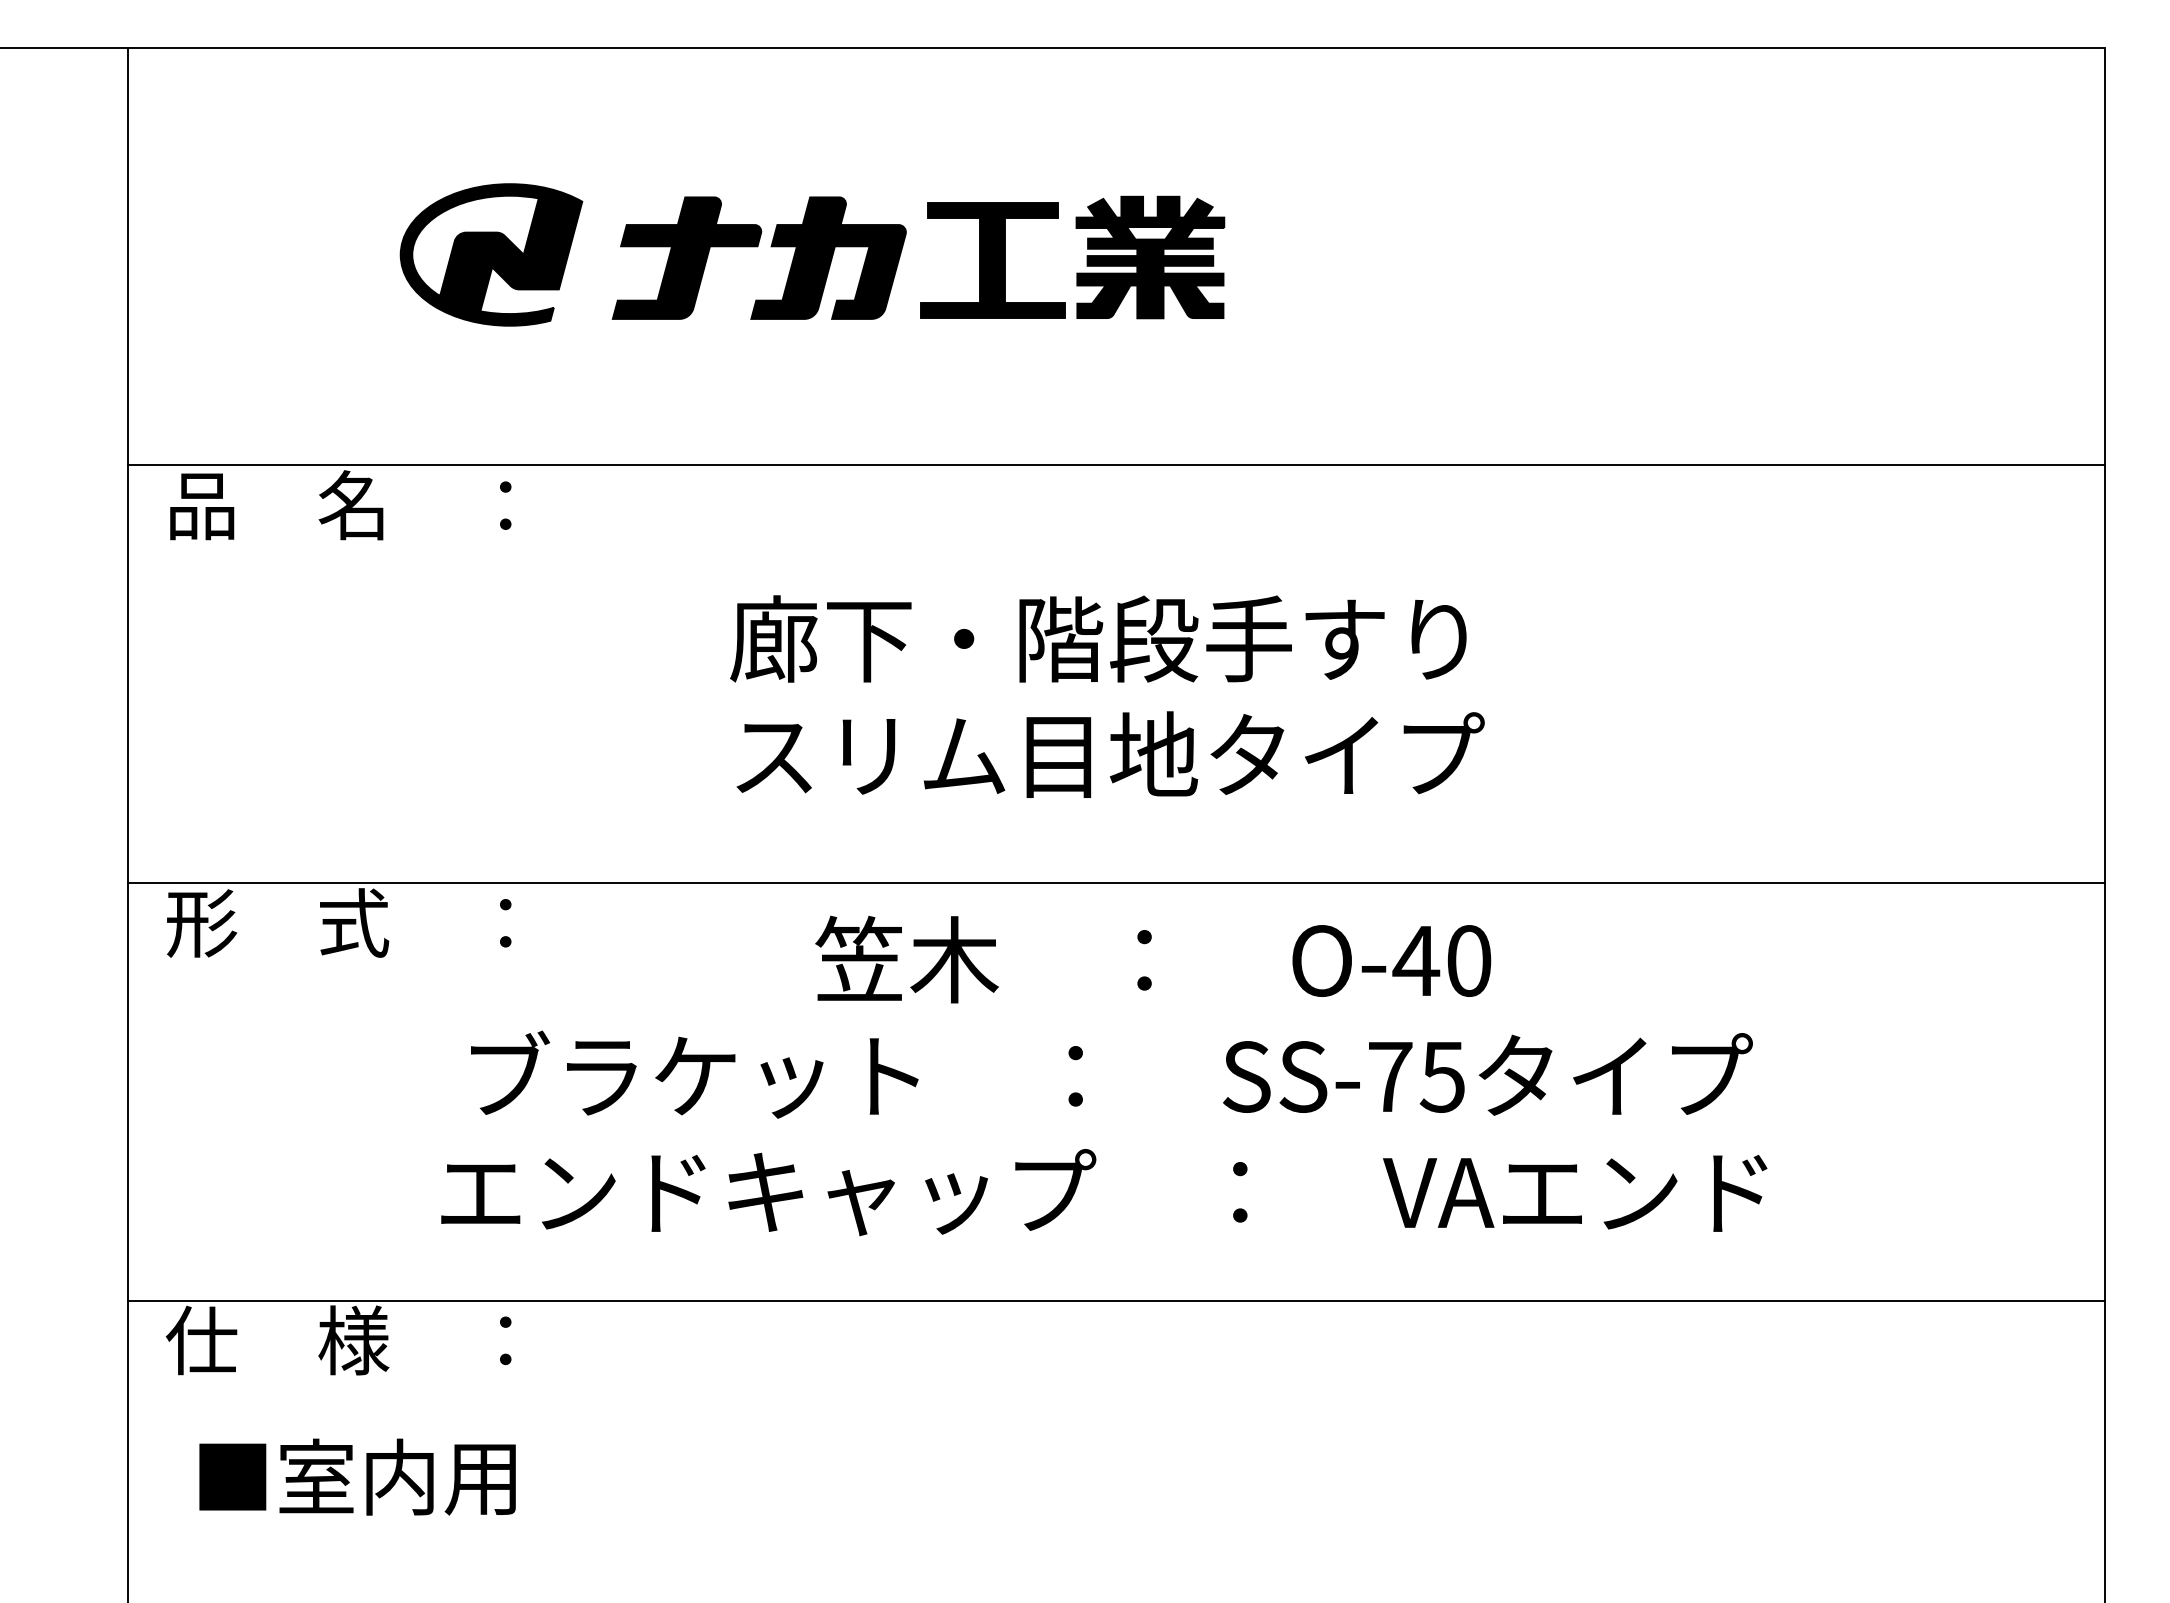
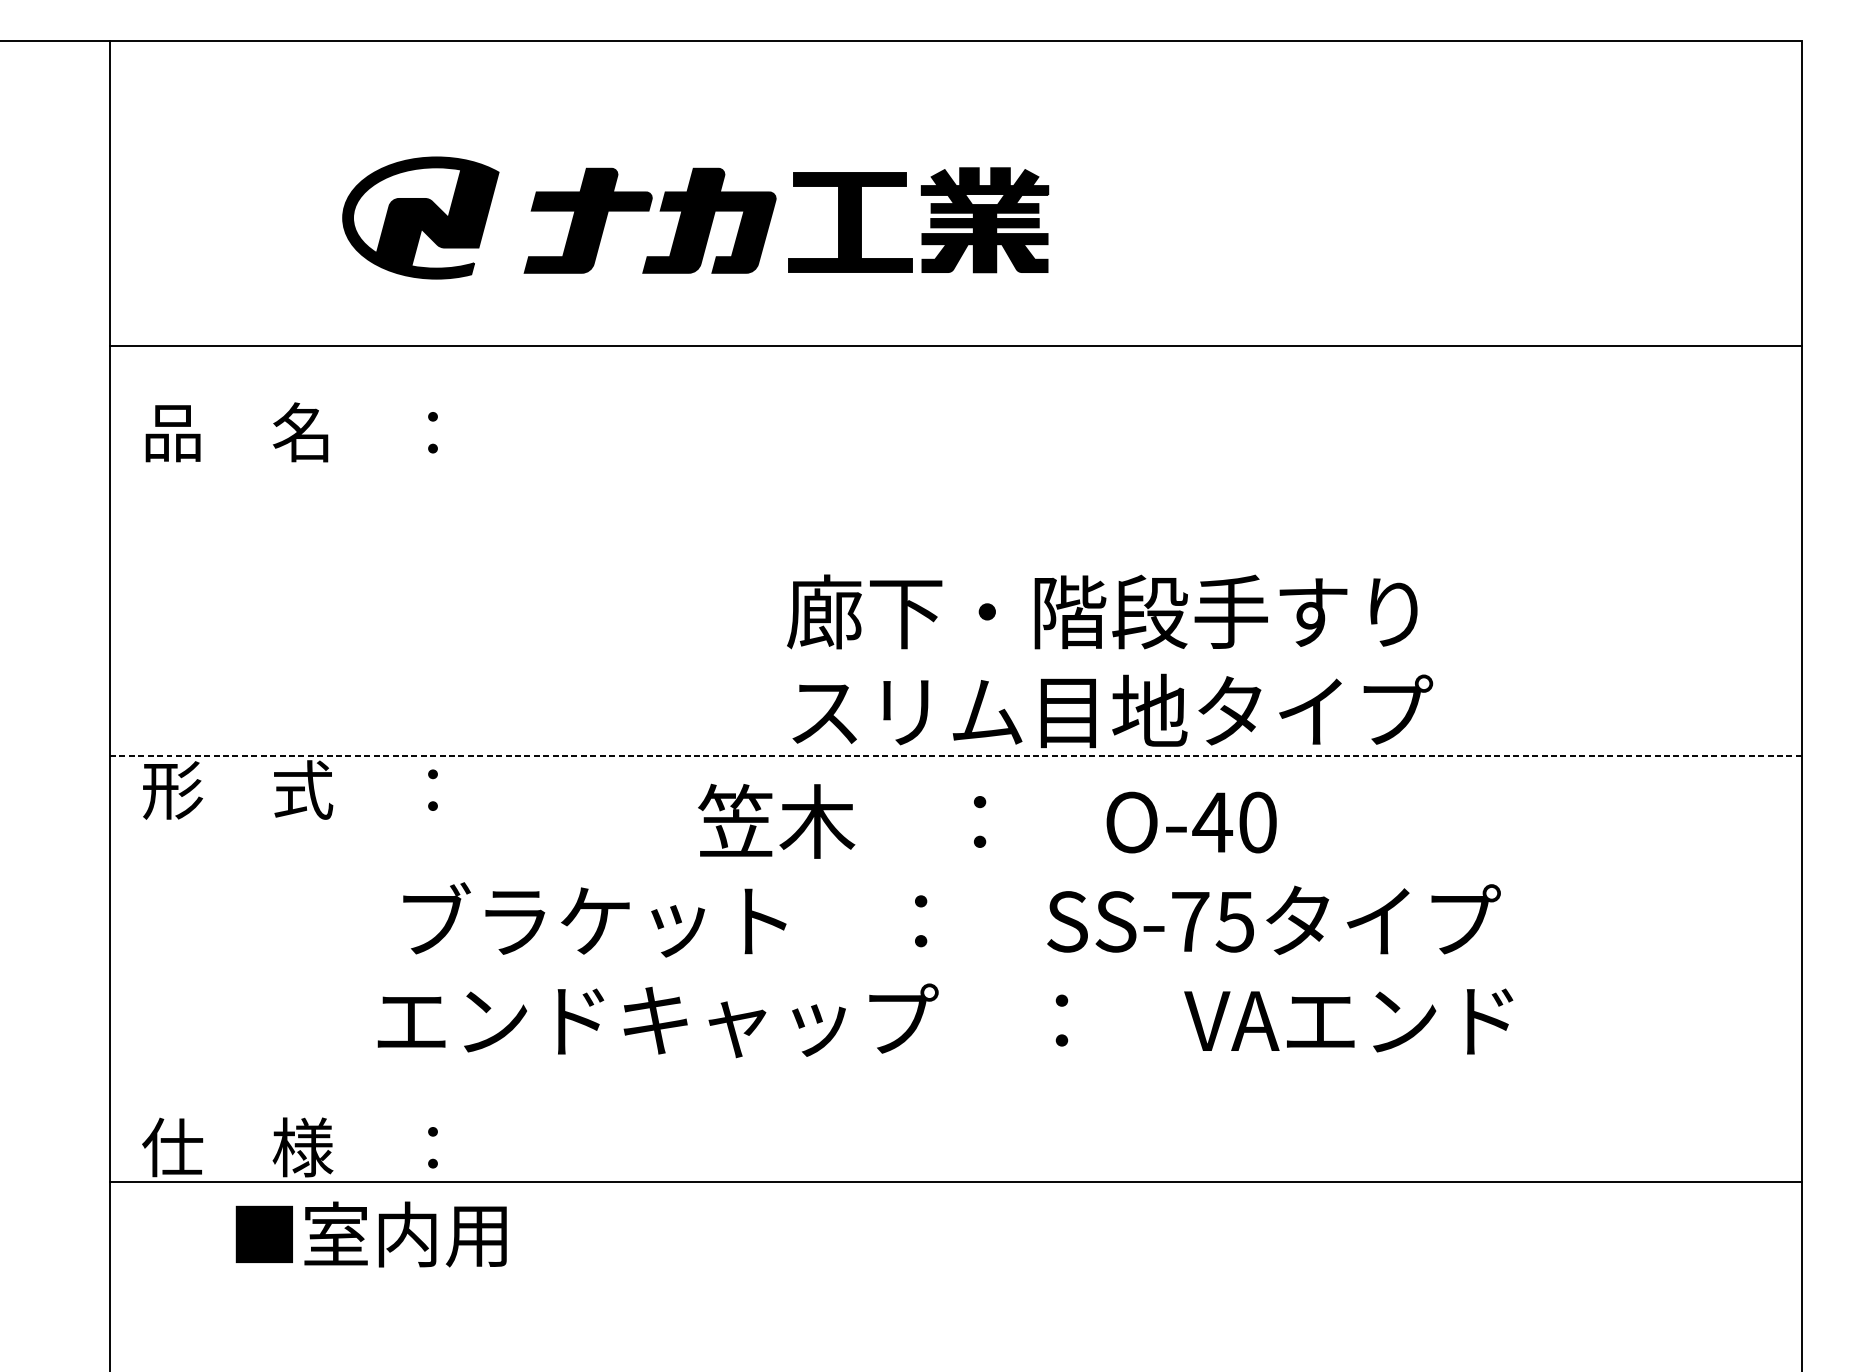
line: (1116, 465) -> (955, 346), moved
text: (1107, 696) -> (1110, 661), moved
line: (1117, 883) -> (956, 756), solid -> dashed
line: (1116, 1300) -> (955, 1181), moved
text: (357, 1476) -> (371, 1233), moved

